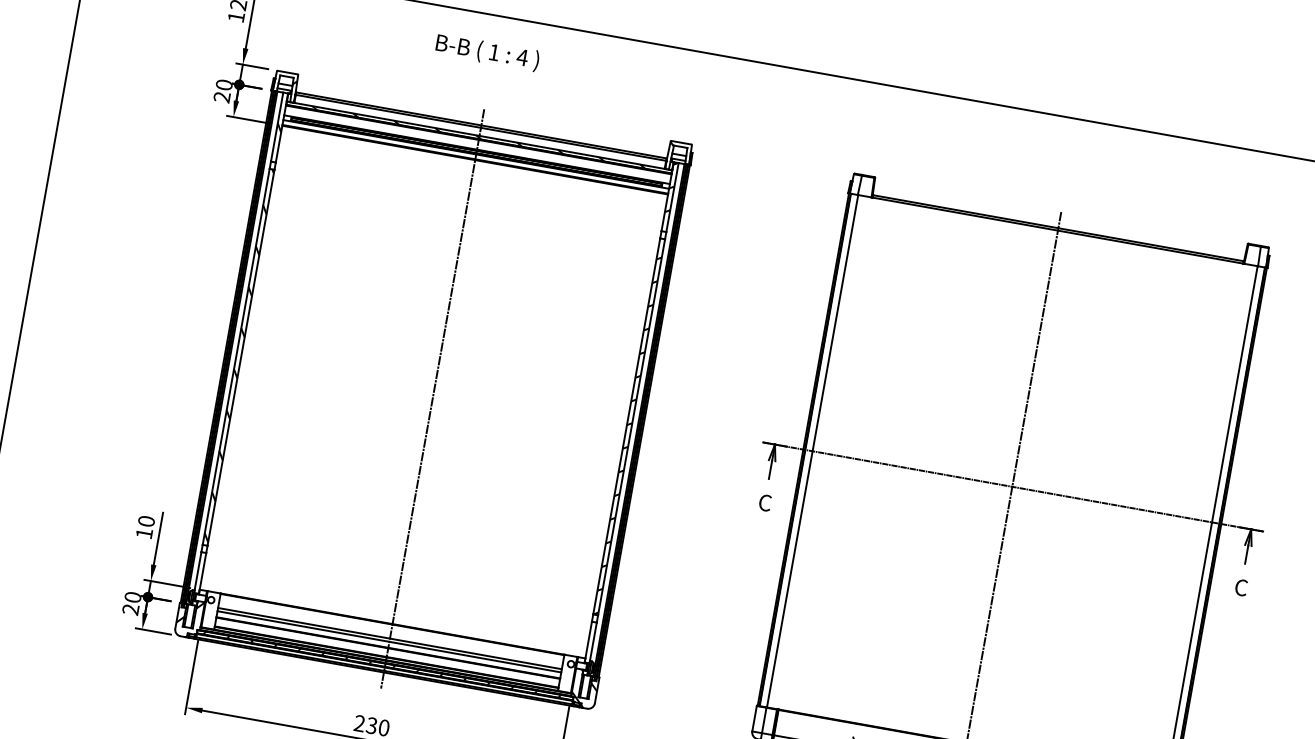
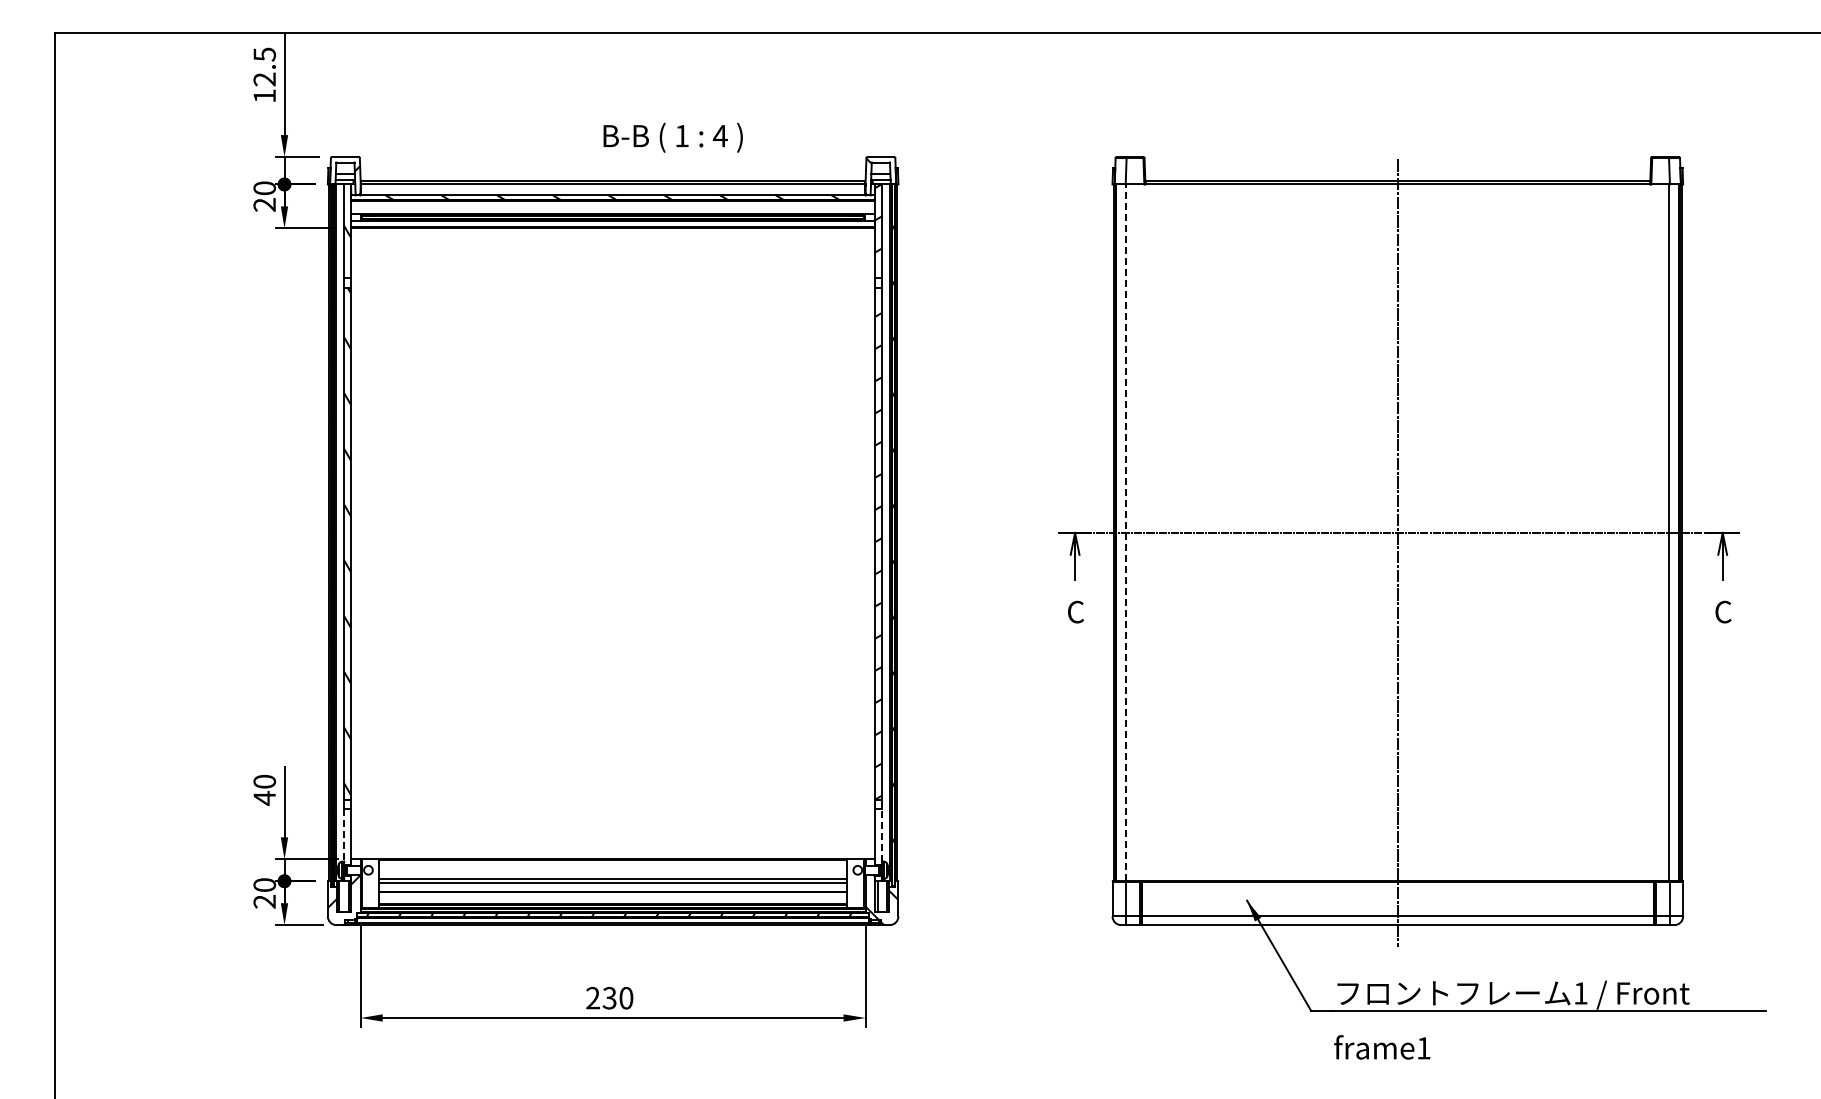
text: (487, 52) -> (672, 137), moved
line: (432, 399) -> (613, 553), removed
line: (812, 451) -> (1126, 532), solid -> dashed
text: (144, 533) -> (264, 798), 10 -> 40
line: (198, 571) -> (344, 835), solid -> dashed
line: (593, 640) -> (881, 834), solid -> dashed

